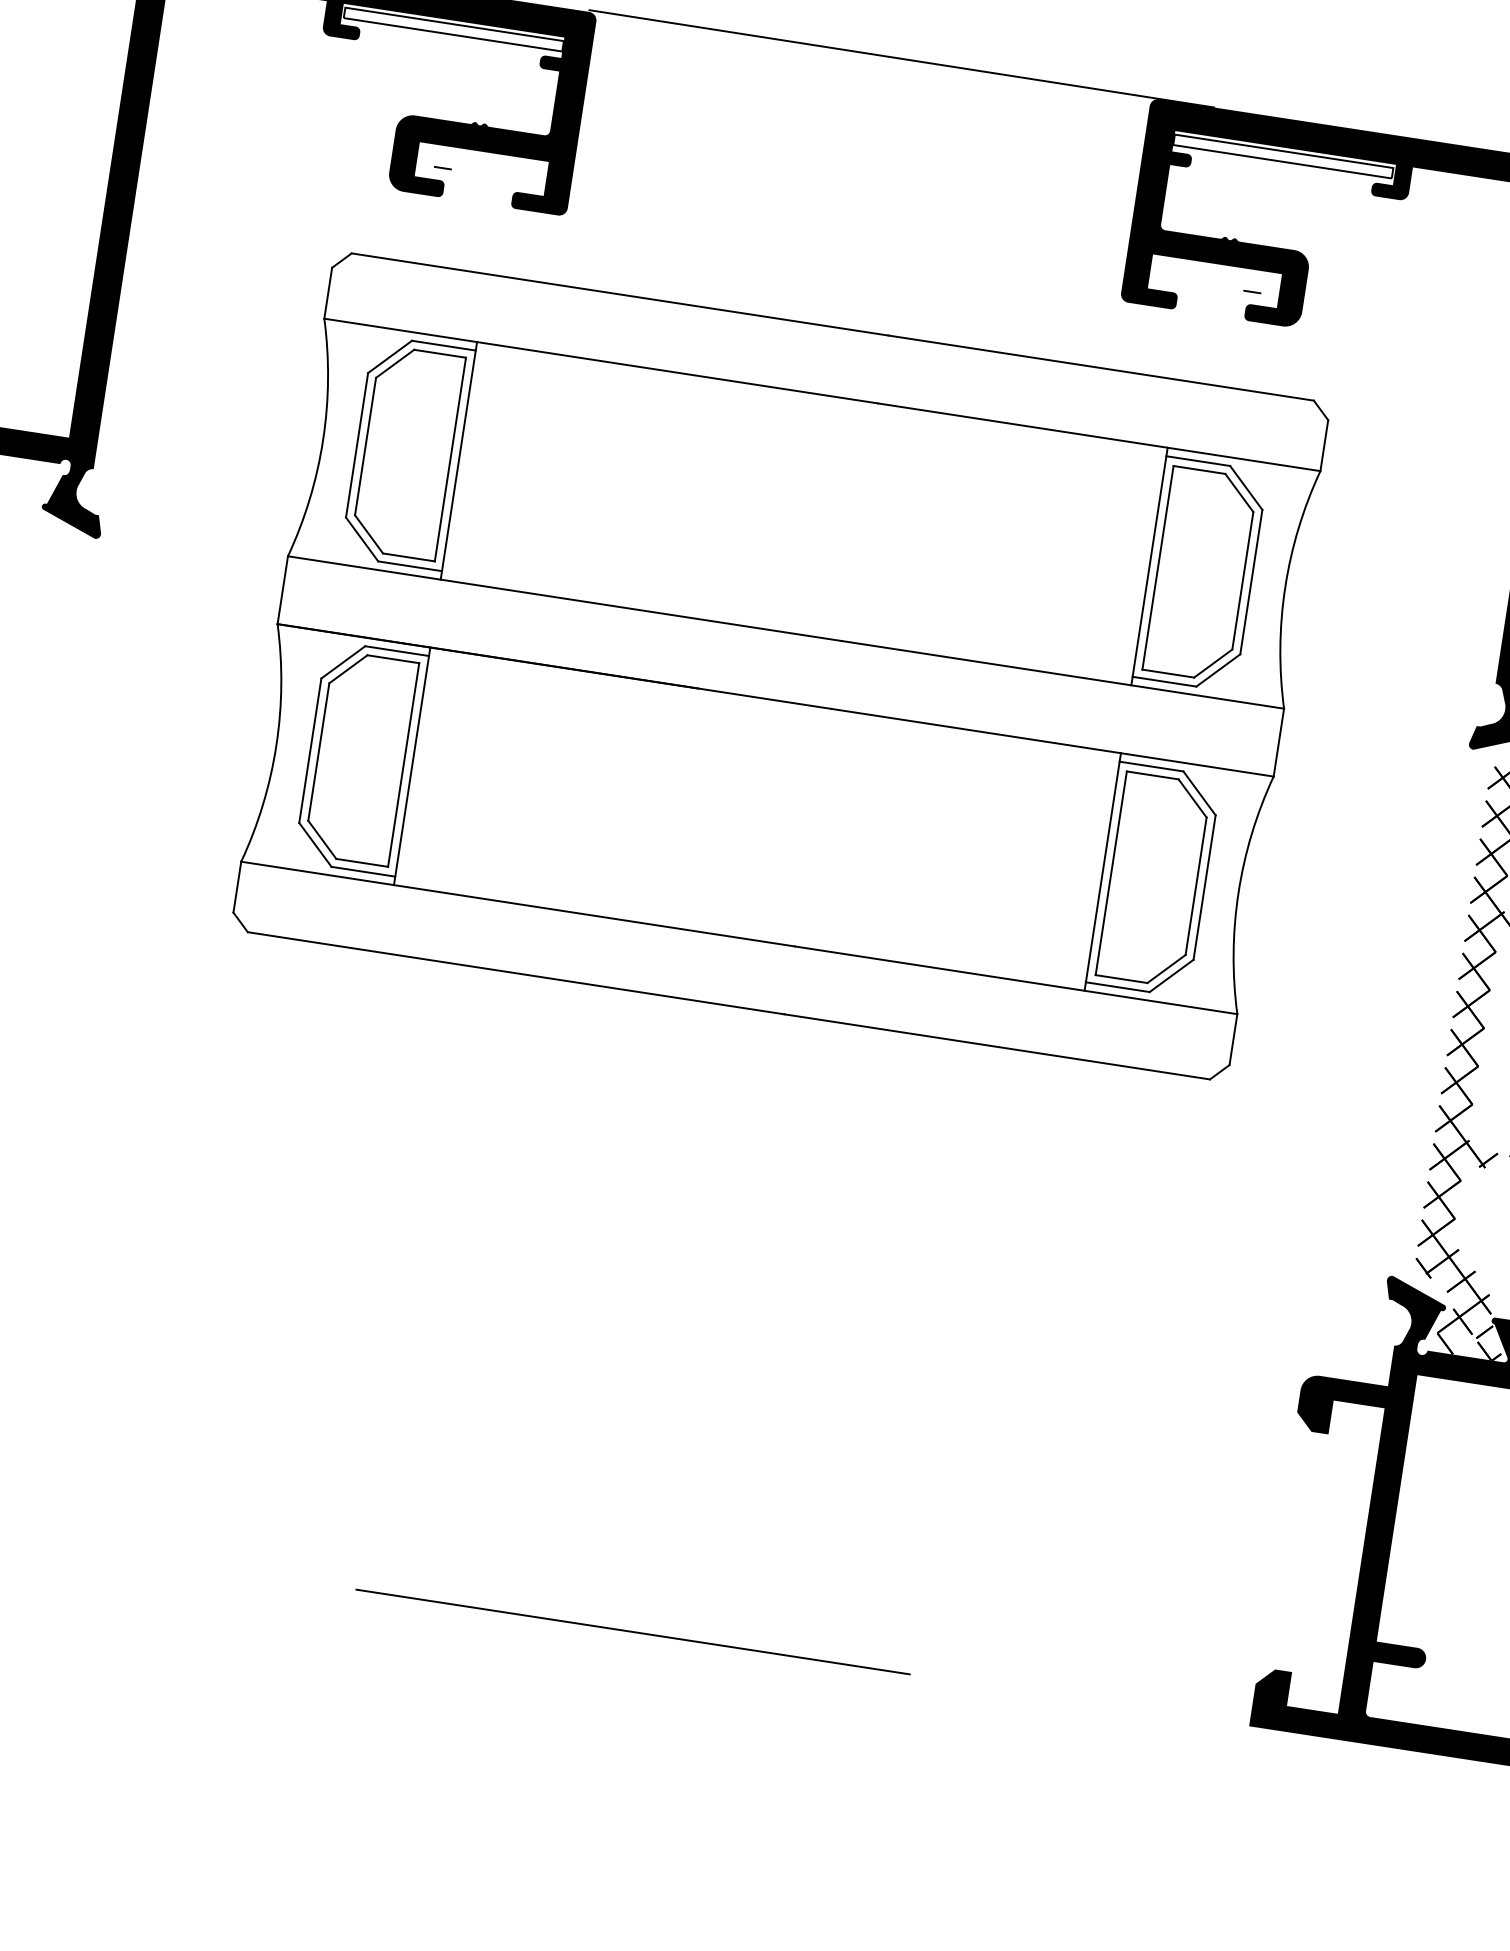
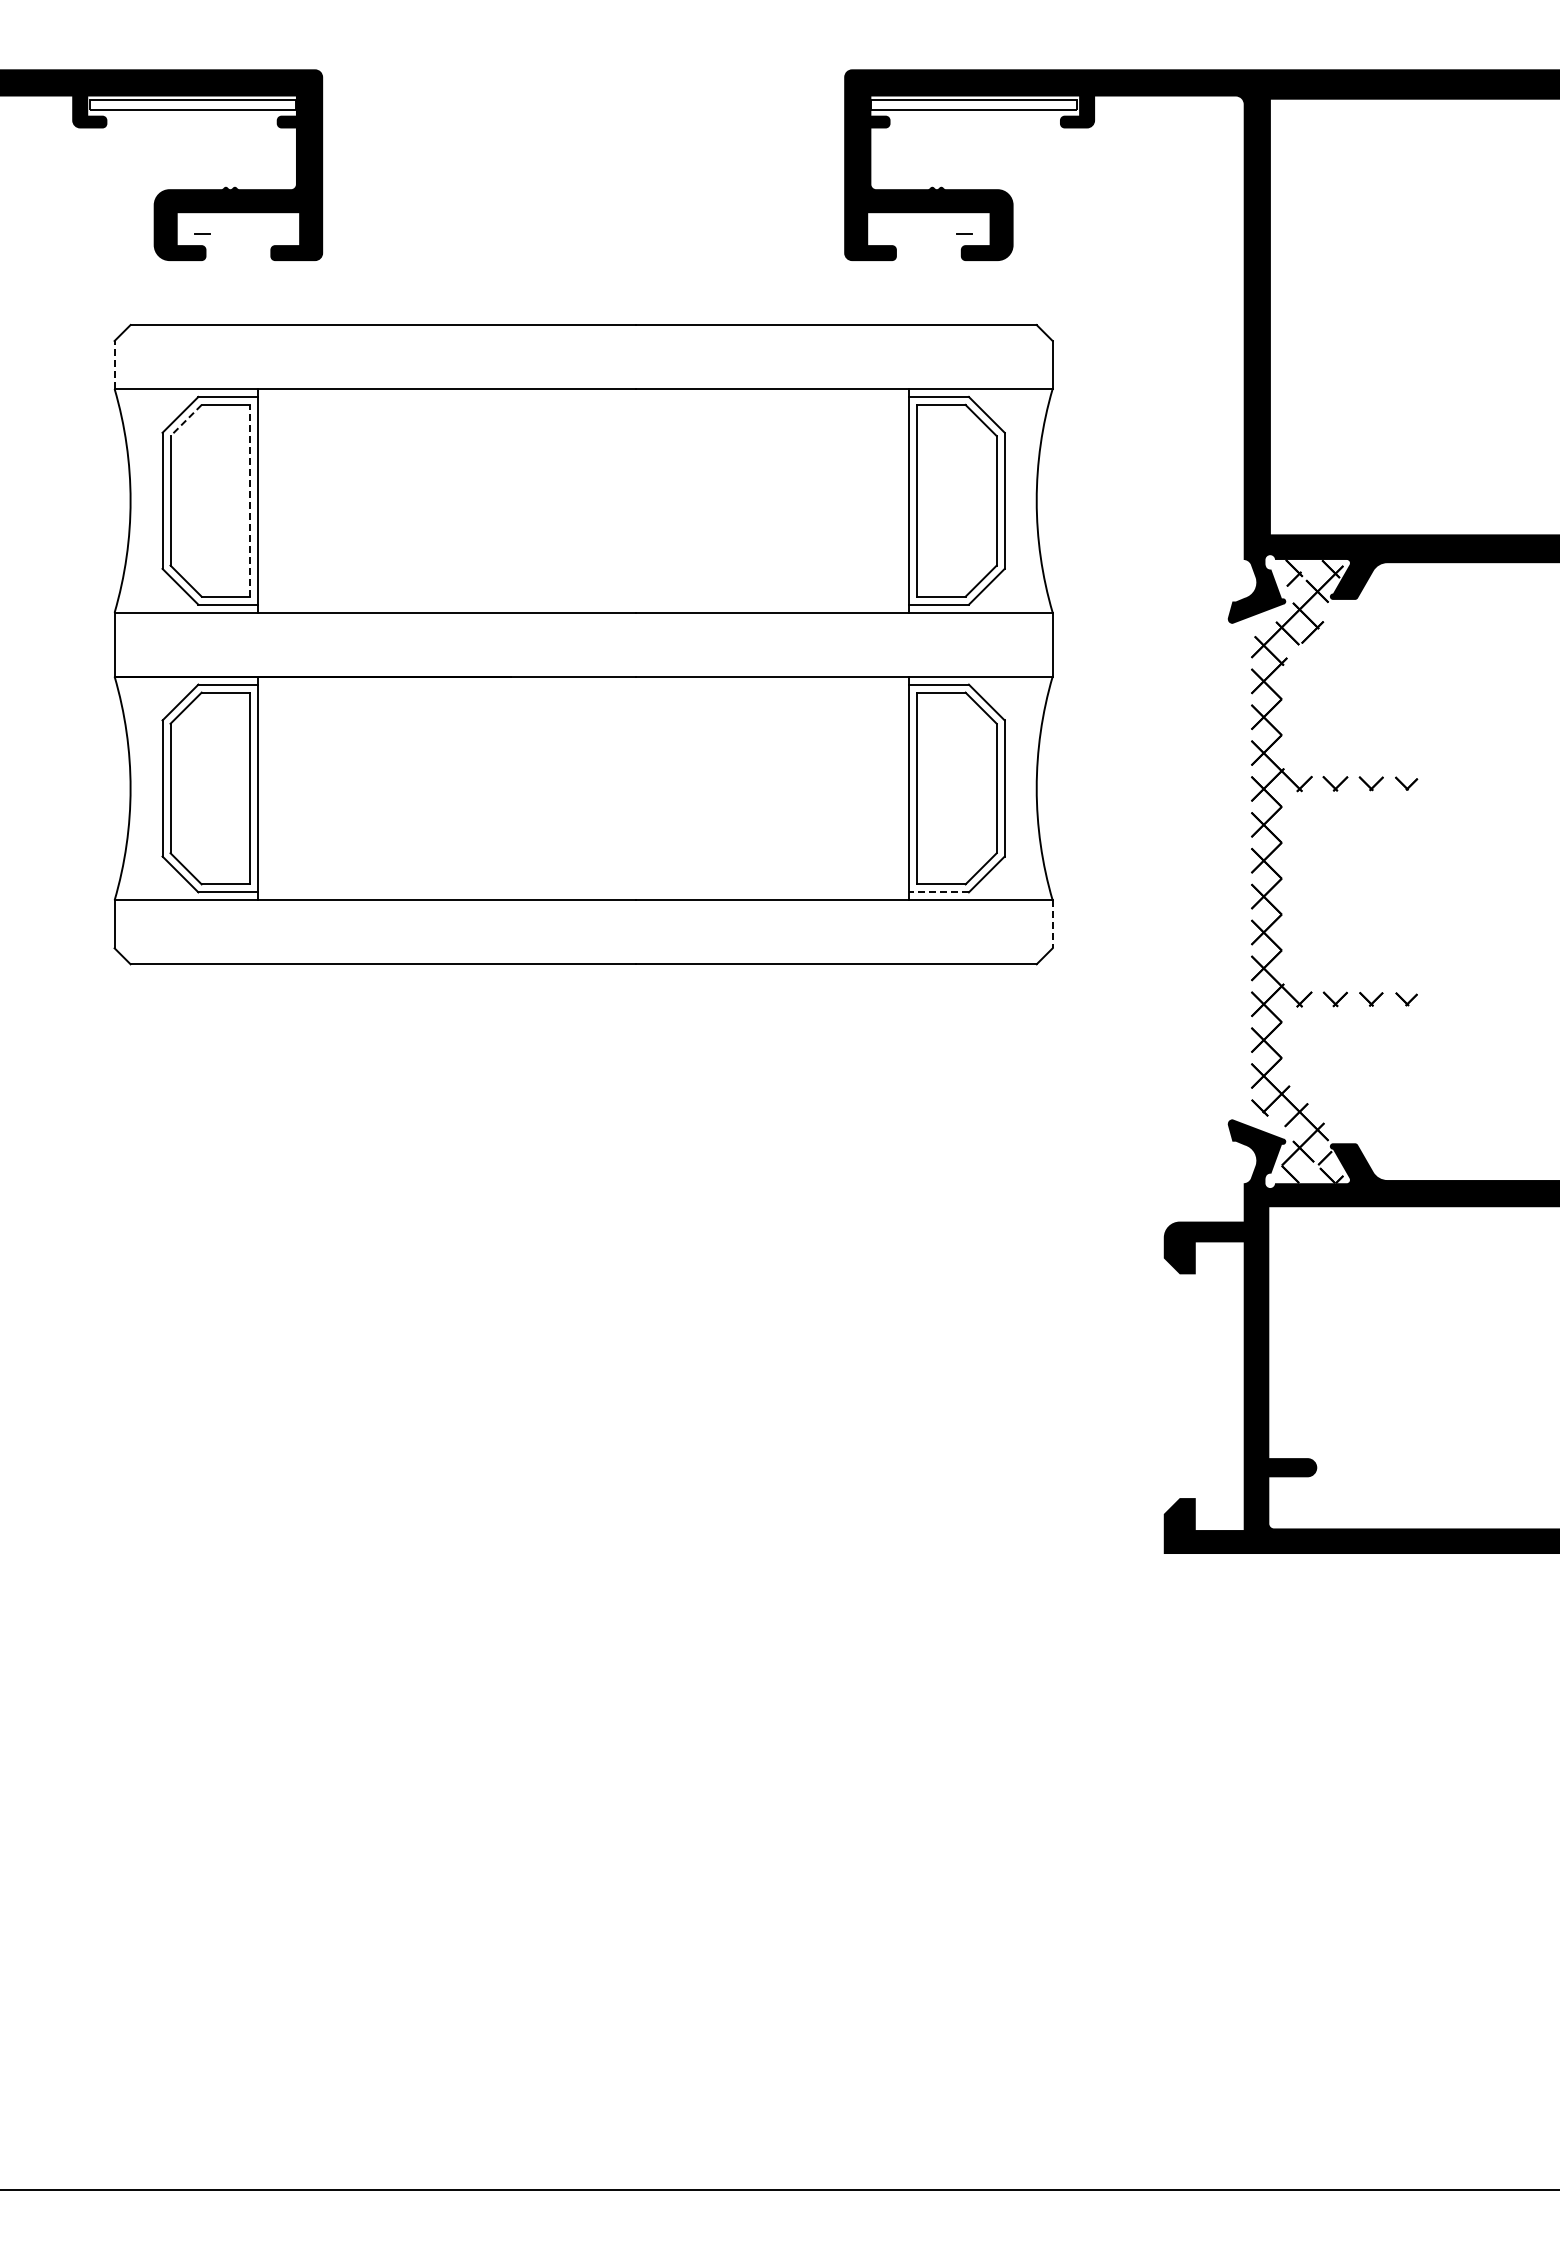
line: (901, 58) -> (609, 68), removed
line: (328, 292) -> (114, 364), solid -> dashed
line: (394, 363) -> (185, 420), solid -> dashed
line: (450, 459) -> (250, 500), solid -> dashed
line: (1117, 987) -> (938, 892), solid -> dashed
line: (1233, 1039) -> (1052, 924), solid -> dashed
line: (632, 1632) -> (583, 1554), removed

